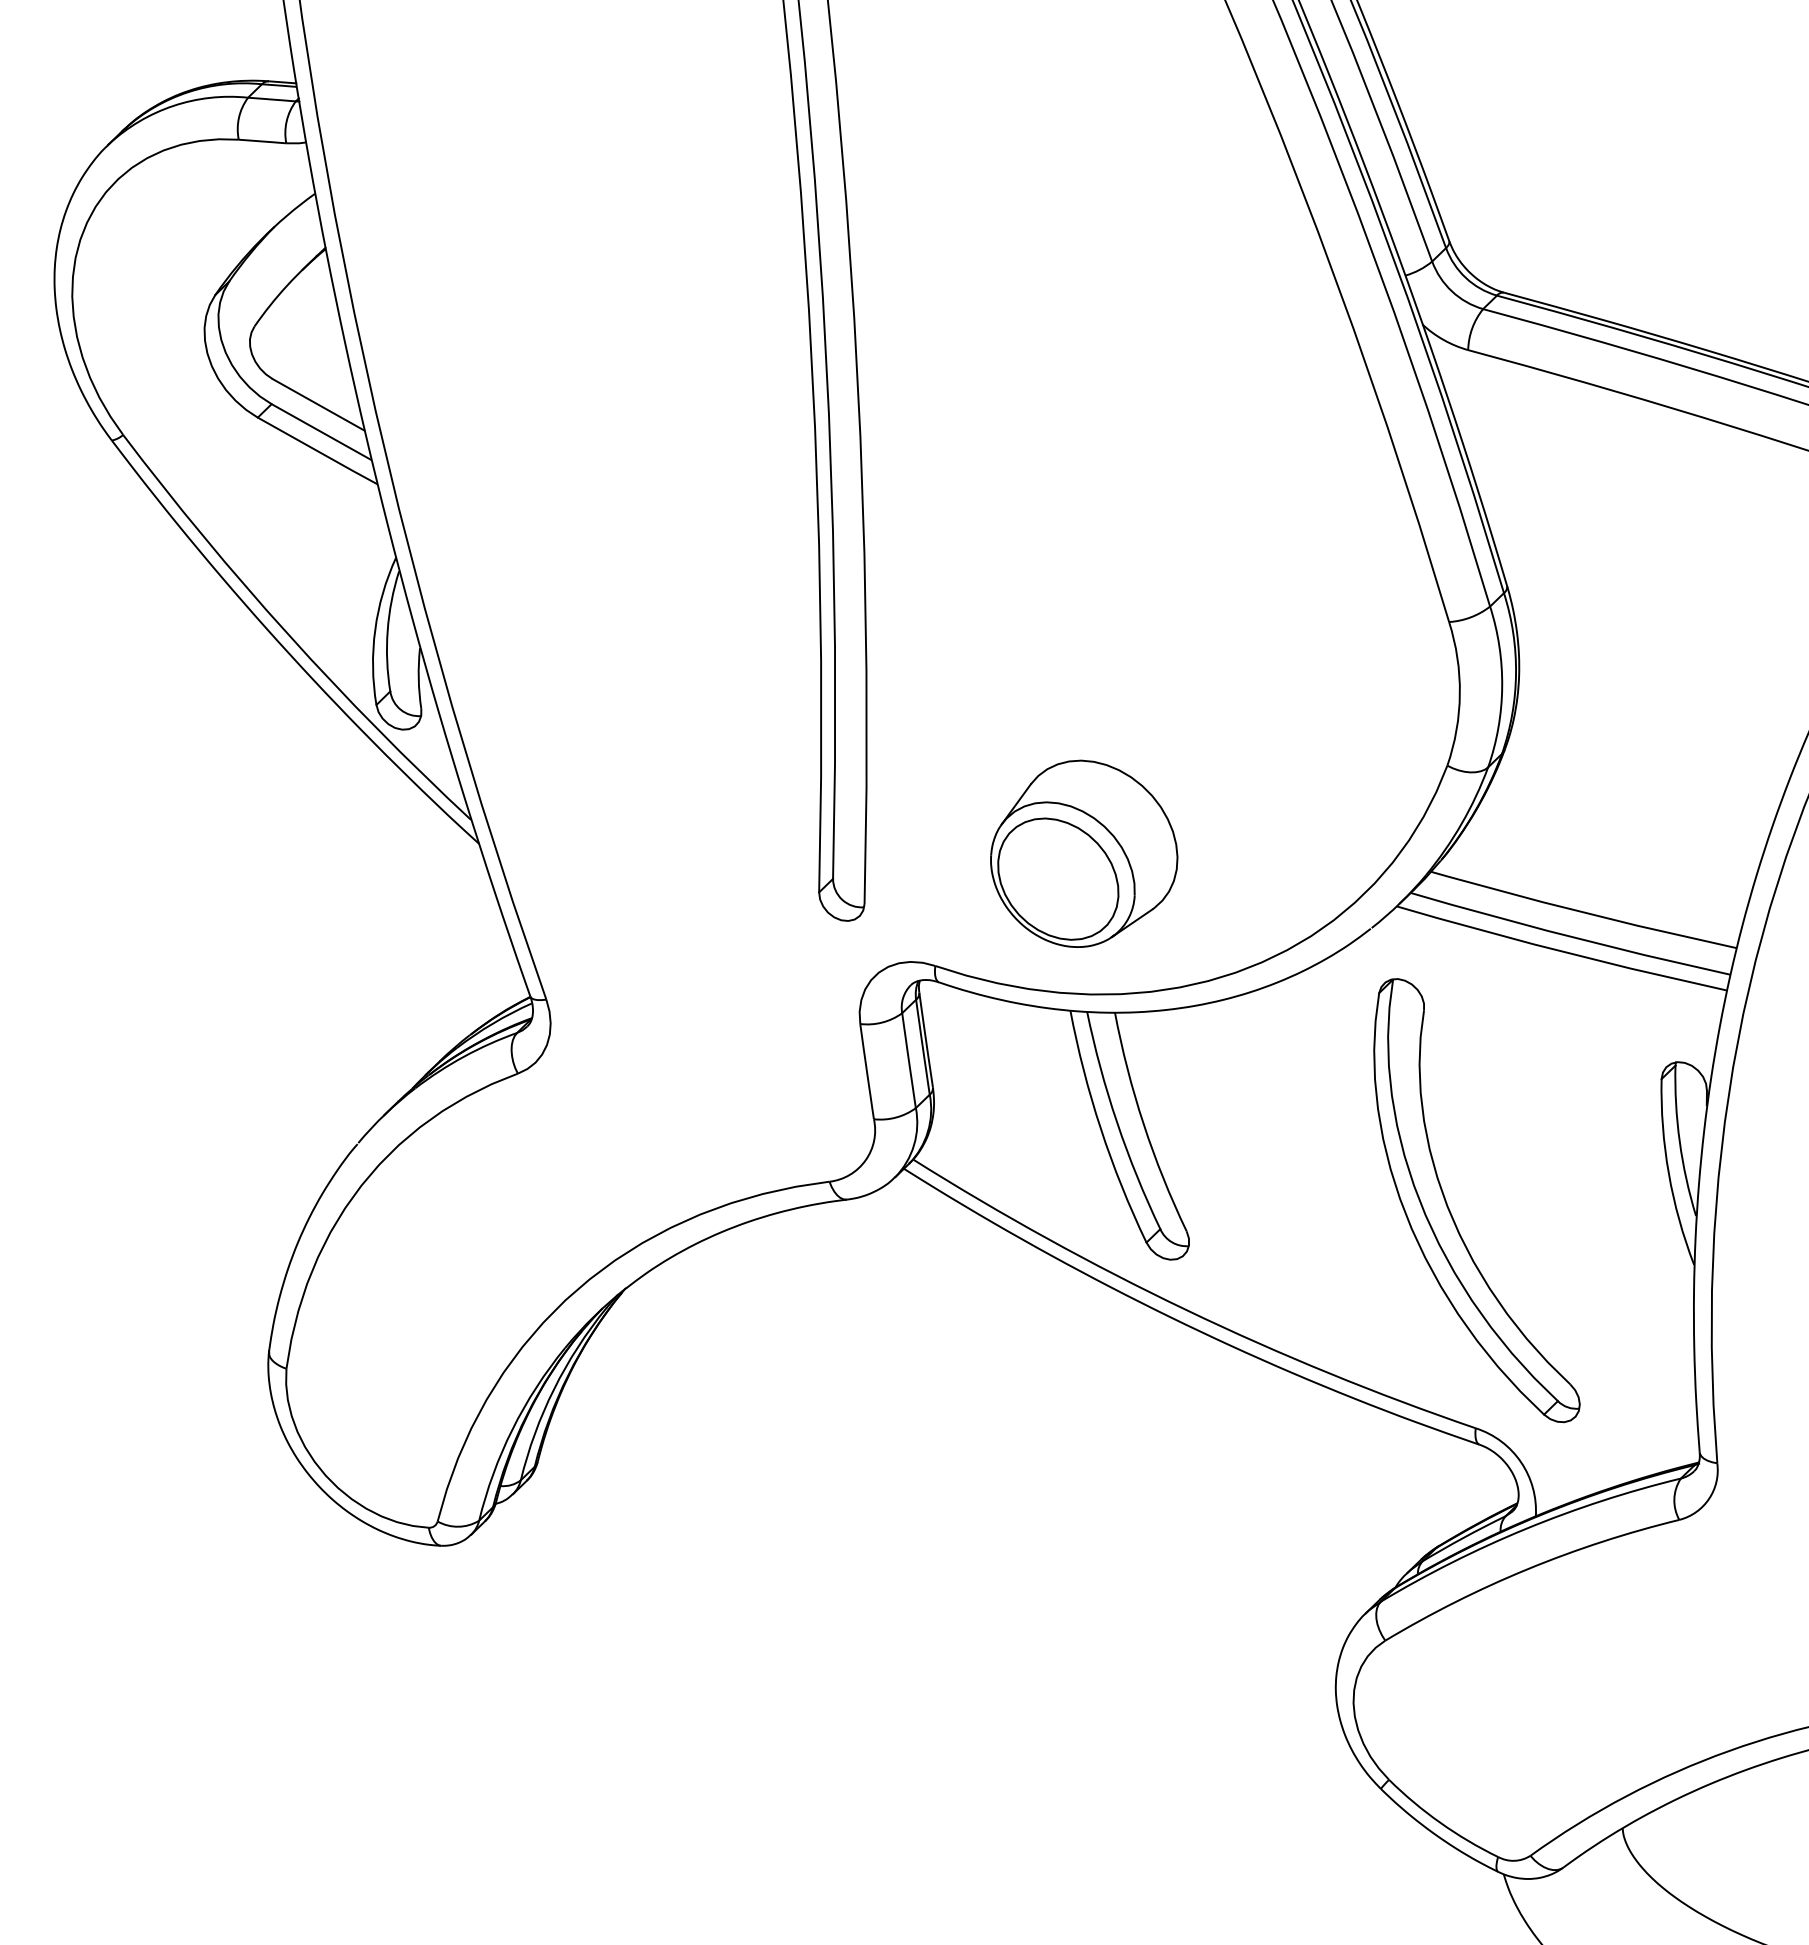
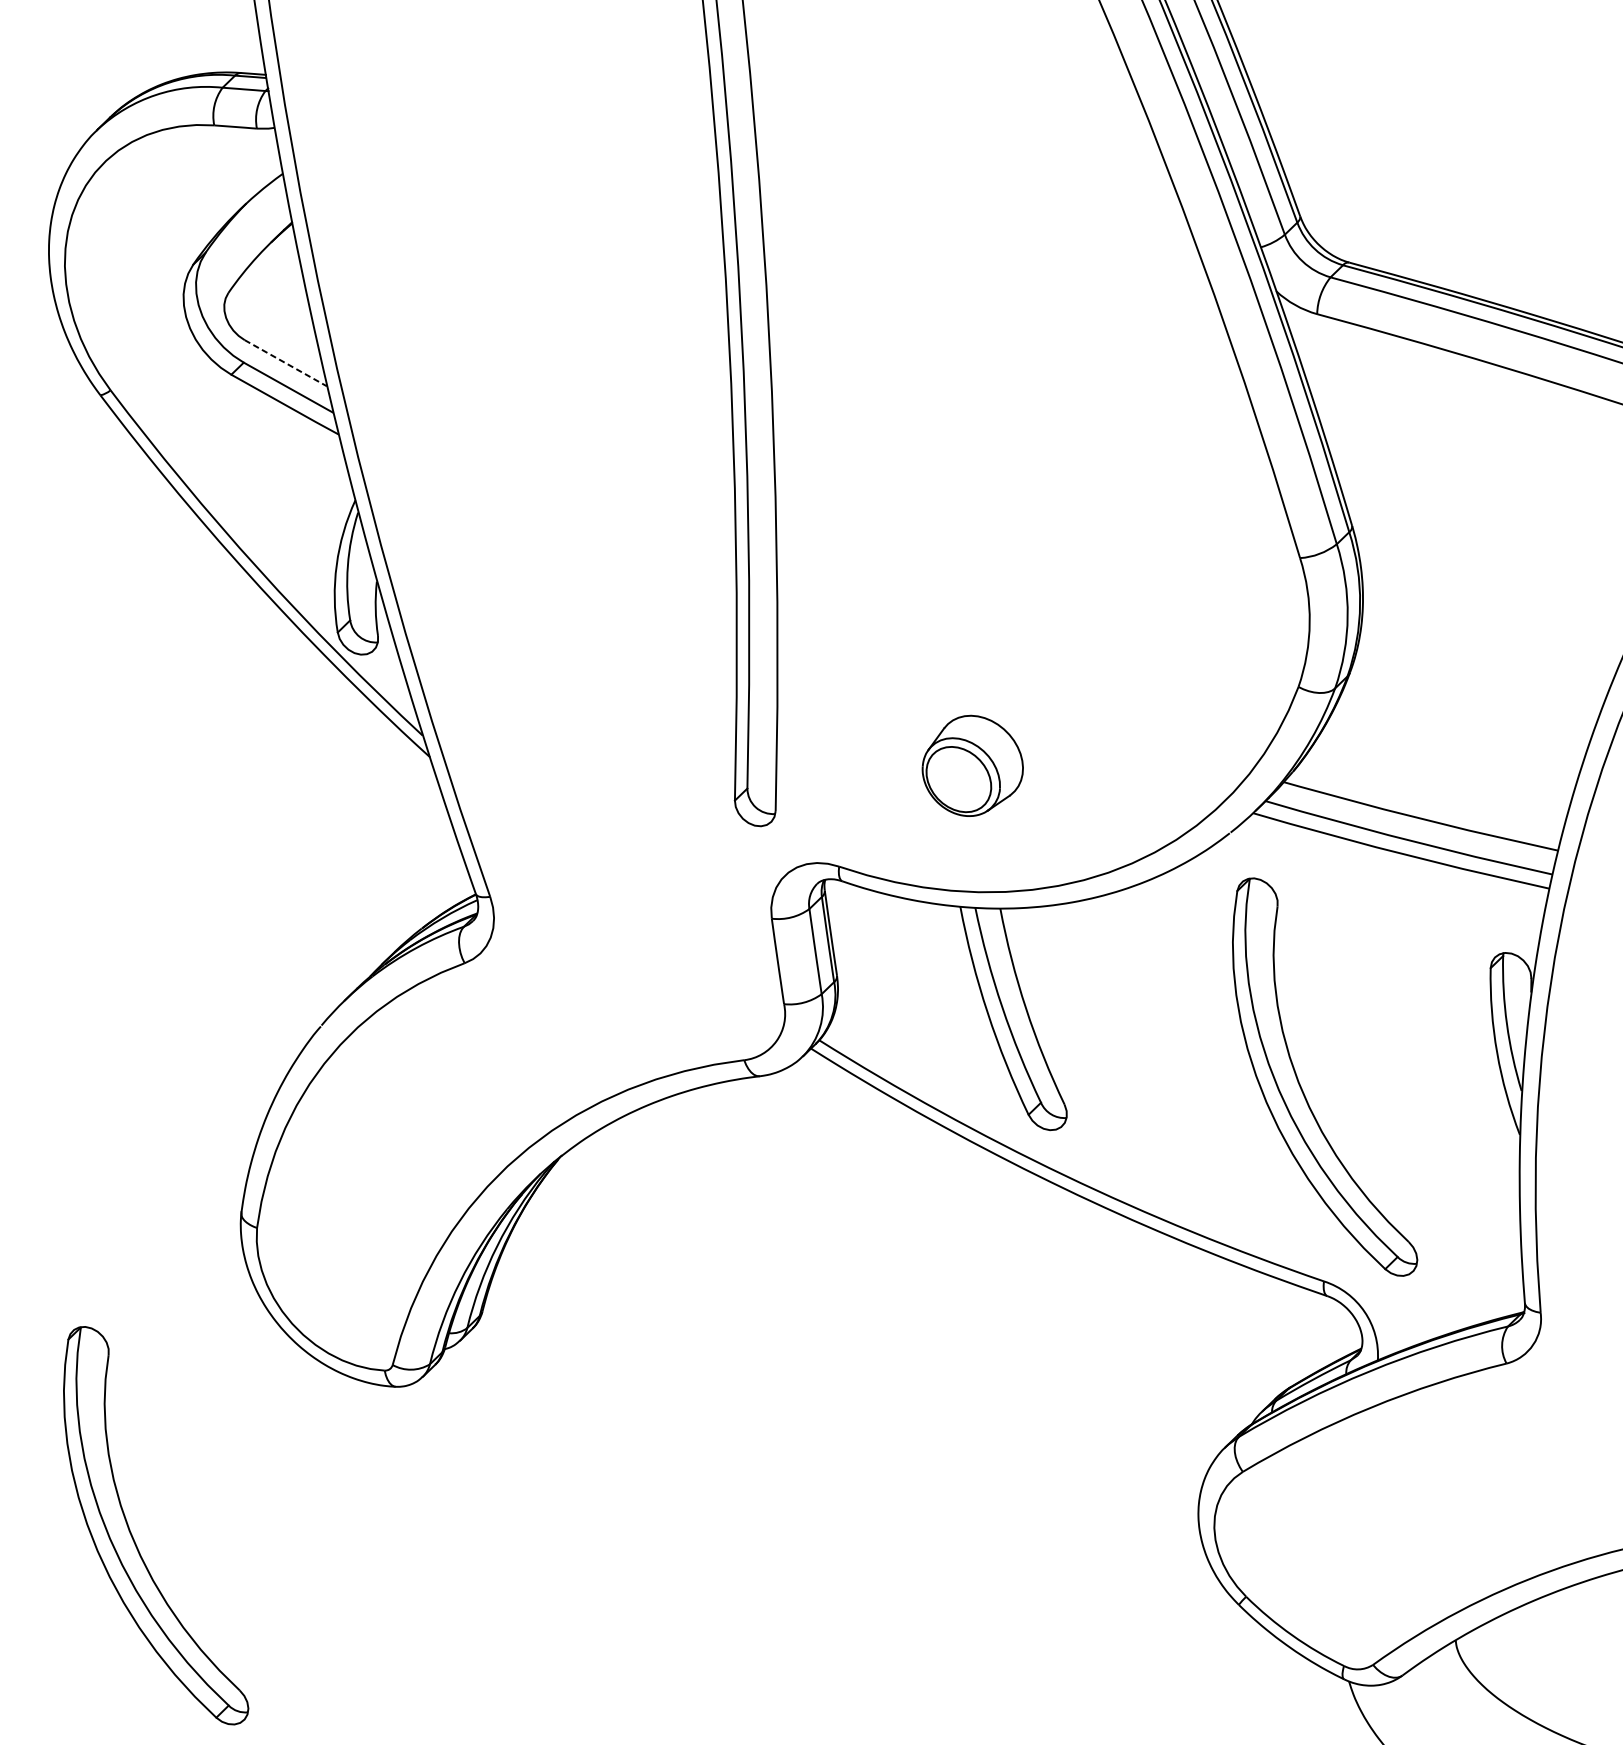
line: (318, 404) -> (285, 362), solid -> dashed
part: (1084, 853) -> (972, 765), size x0.6
part: (148, 1712) -> (133, 1536), added

